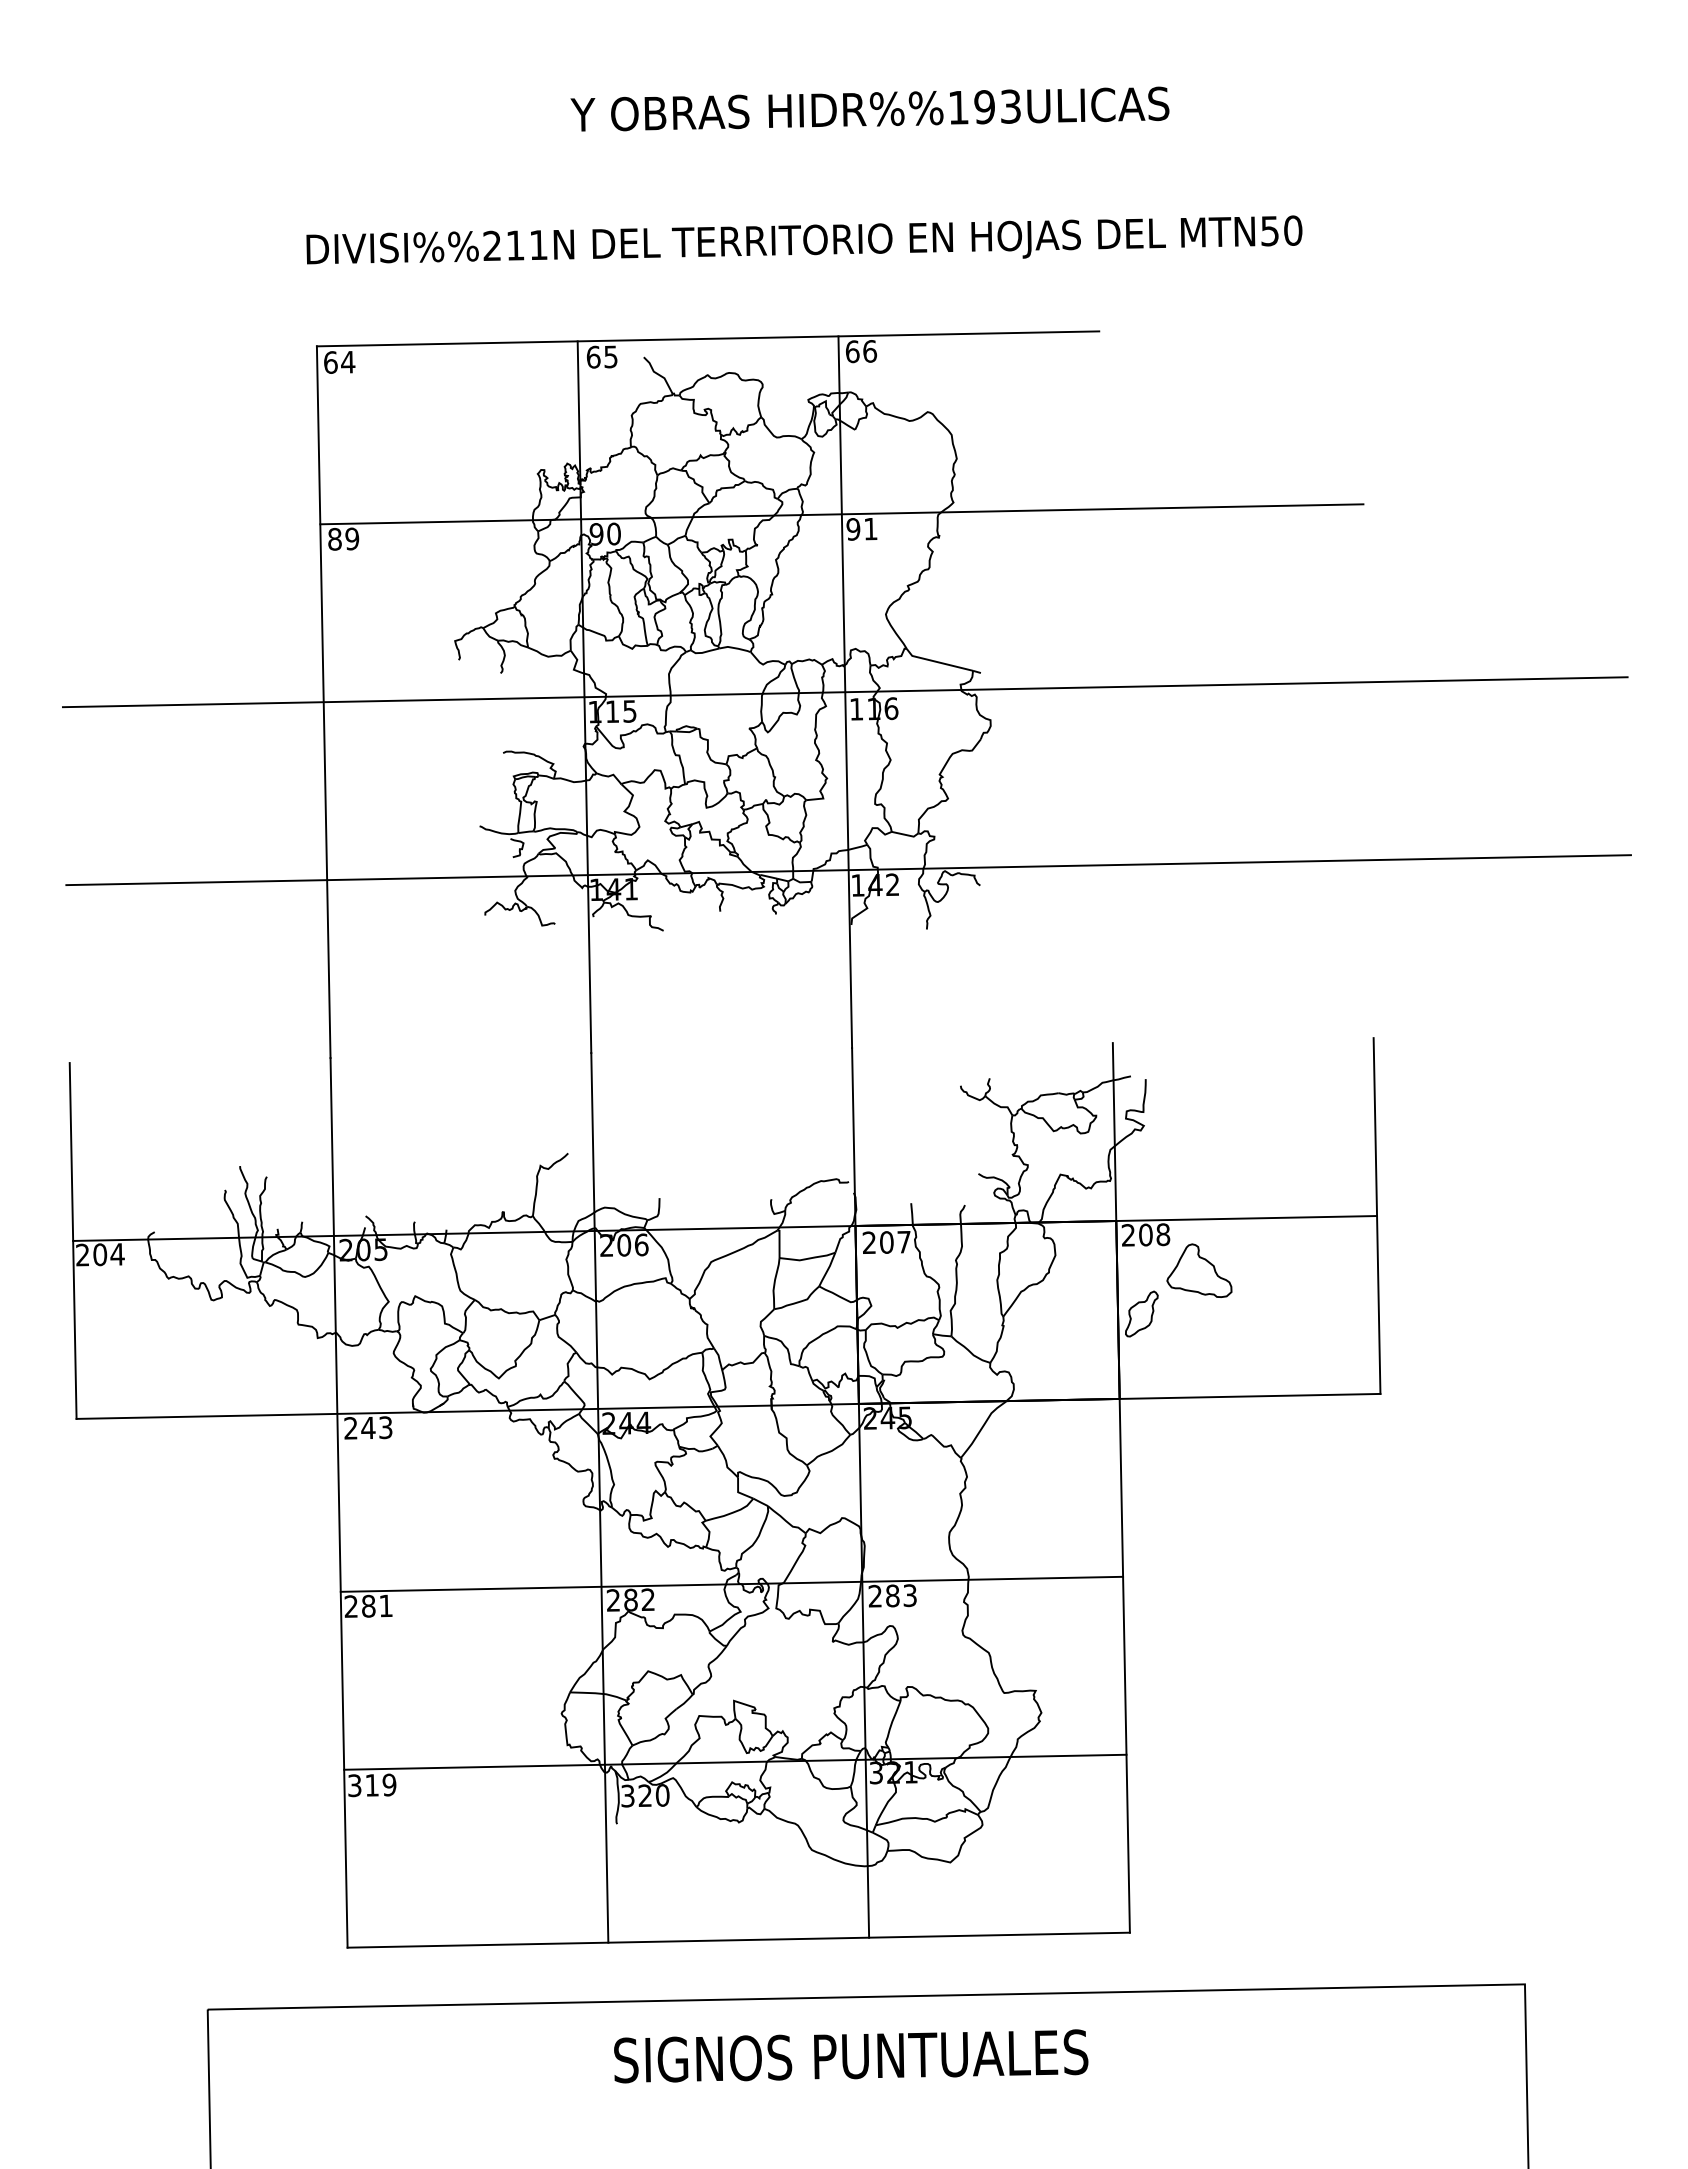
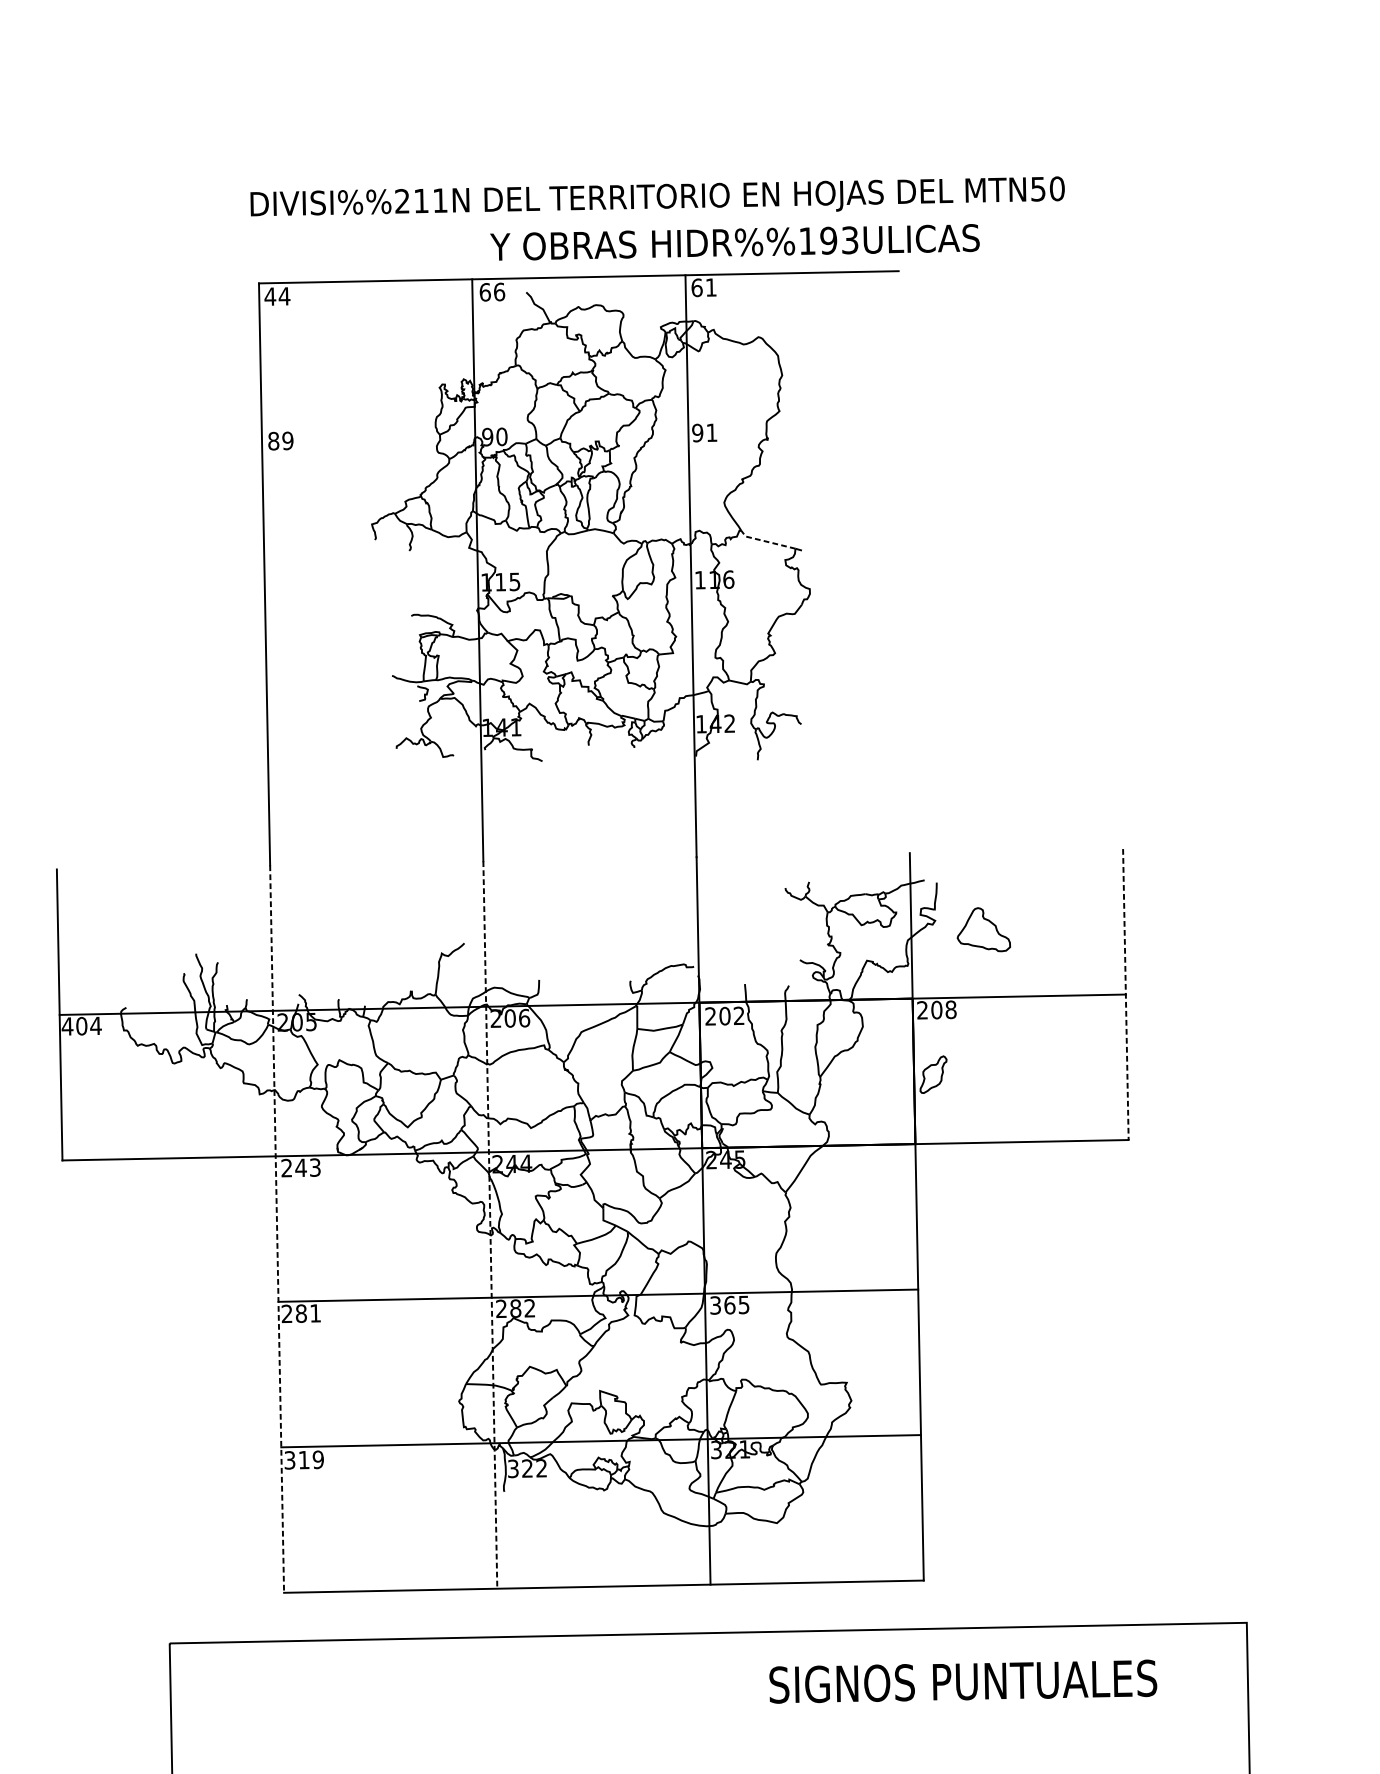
text: (869, 108) -> (734, 241), moved
text: (870, 351) -> (711, 287), 66 -> 61
text: (610, 356) -> (499, 291), 65 -> 66
text: (330, 362) -> (270, 296), 64 -> 44
line: (841, 514) -> (687, 420), removed
line: (937, 662) -> (766, 541), solid -> dashed
line: (844, 692) -> (690, 566), removed
line: (848, 870) -> (693, 712), removed
line: (1377, 1216) -> (1126, 994), solid -> dashed
text: (903, 1241) -> (738, 1015), 207 -> 202
text: (82, 1254) -> (67, 1026), 204 -> 404
part: (1199, 1270) -> (983, 929), moved
line: (599, 1497) -> (490, 1224), solid -> dashed
line: (339, 1502) -> (277, 1228), solid -> dashed
text: (892, 1595) -> (729, 1304), 283 -> 365
text: (662, 1795) -> (541, 1468), 320 -> 322
text: (851, 2056) -> (963, 1681), moved

